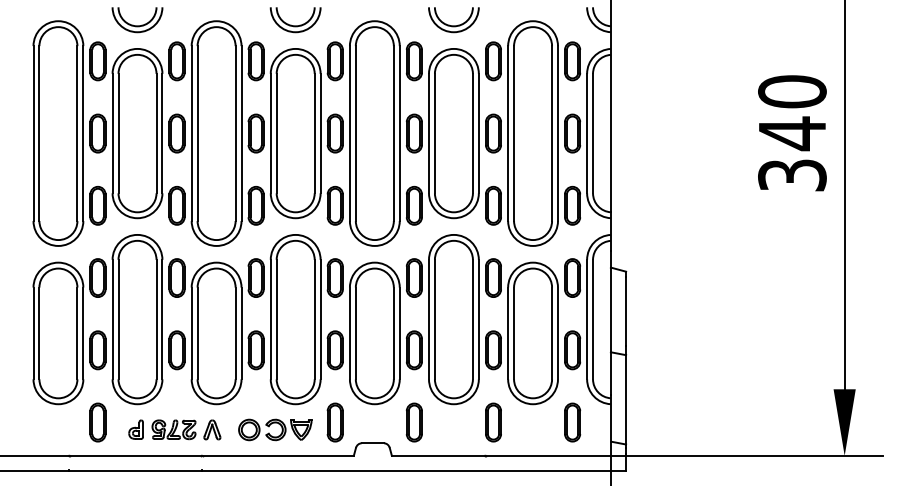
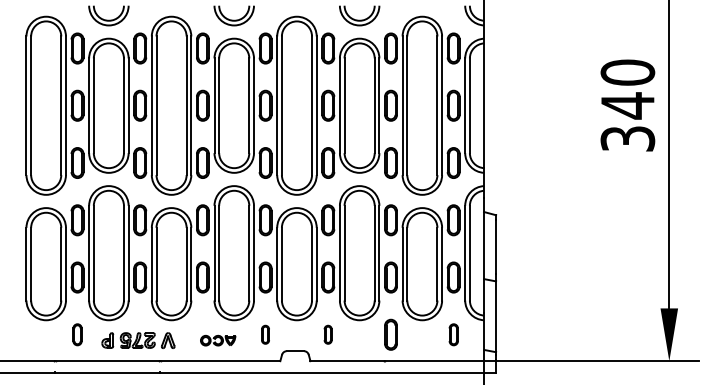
part: (97, 422) -> (77, 334), size x0.7
part: (334, 422) -> (265, 334), size x0.6
part: (413, 422) -> (327, 334), size x0.6
part: (572, 422) -> (453, 334), size x0.7
part: (275, 429) -> (218, 340), size x0.6

